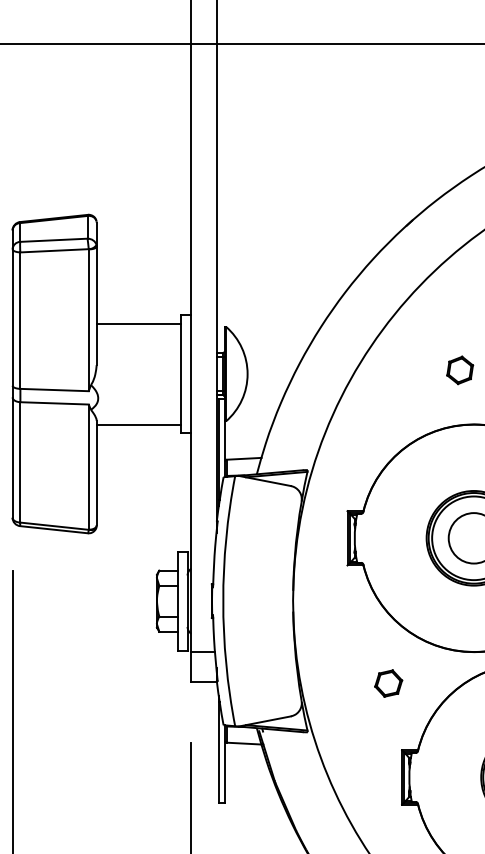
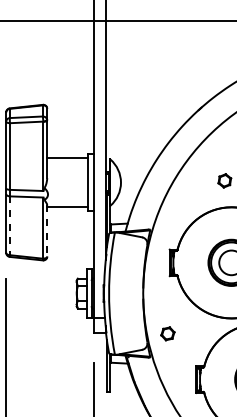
line: (21, 463) -> (10, 226), solid -> dashed
line: (97, 474) -> (47, 231), solid -> dashed
part: (387, 682) -> (167, 333), moved

